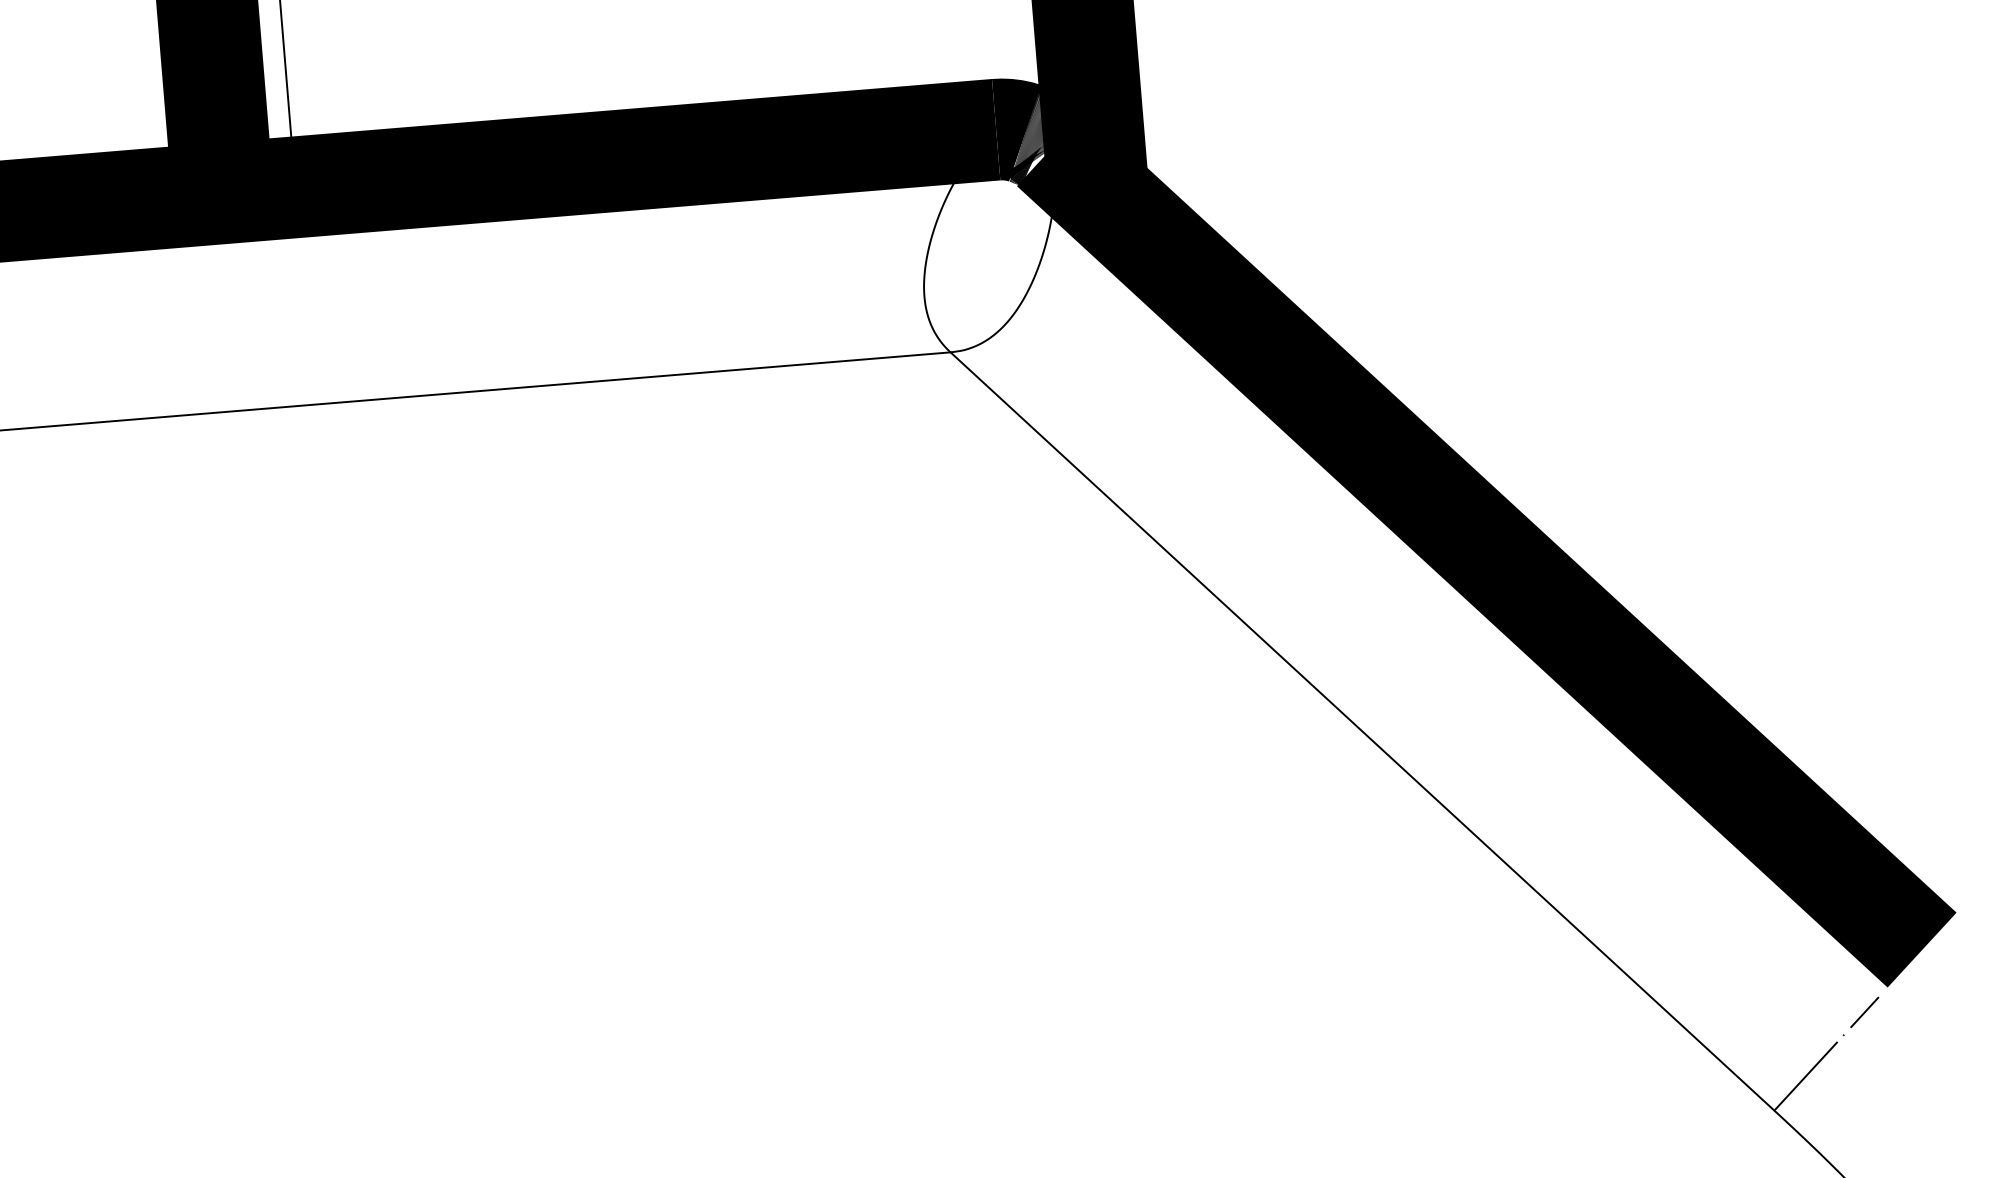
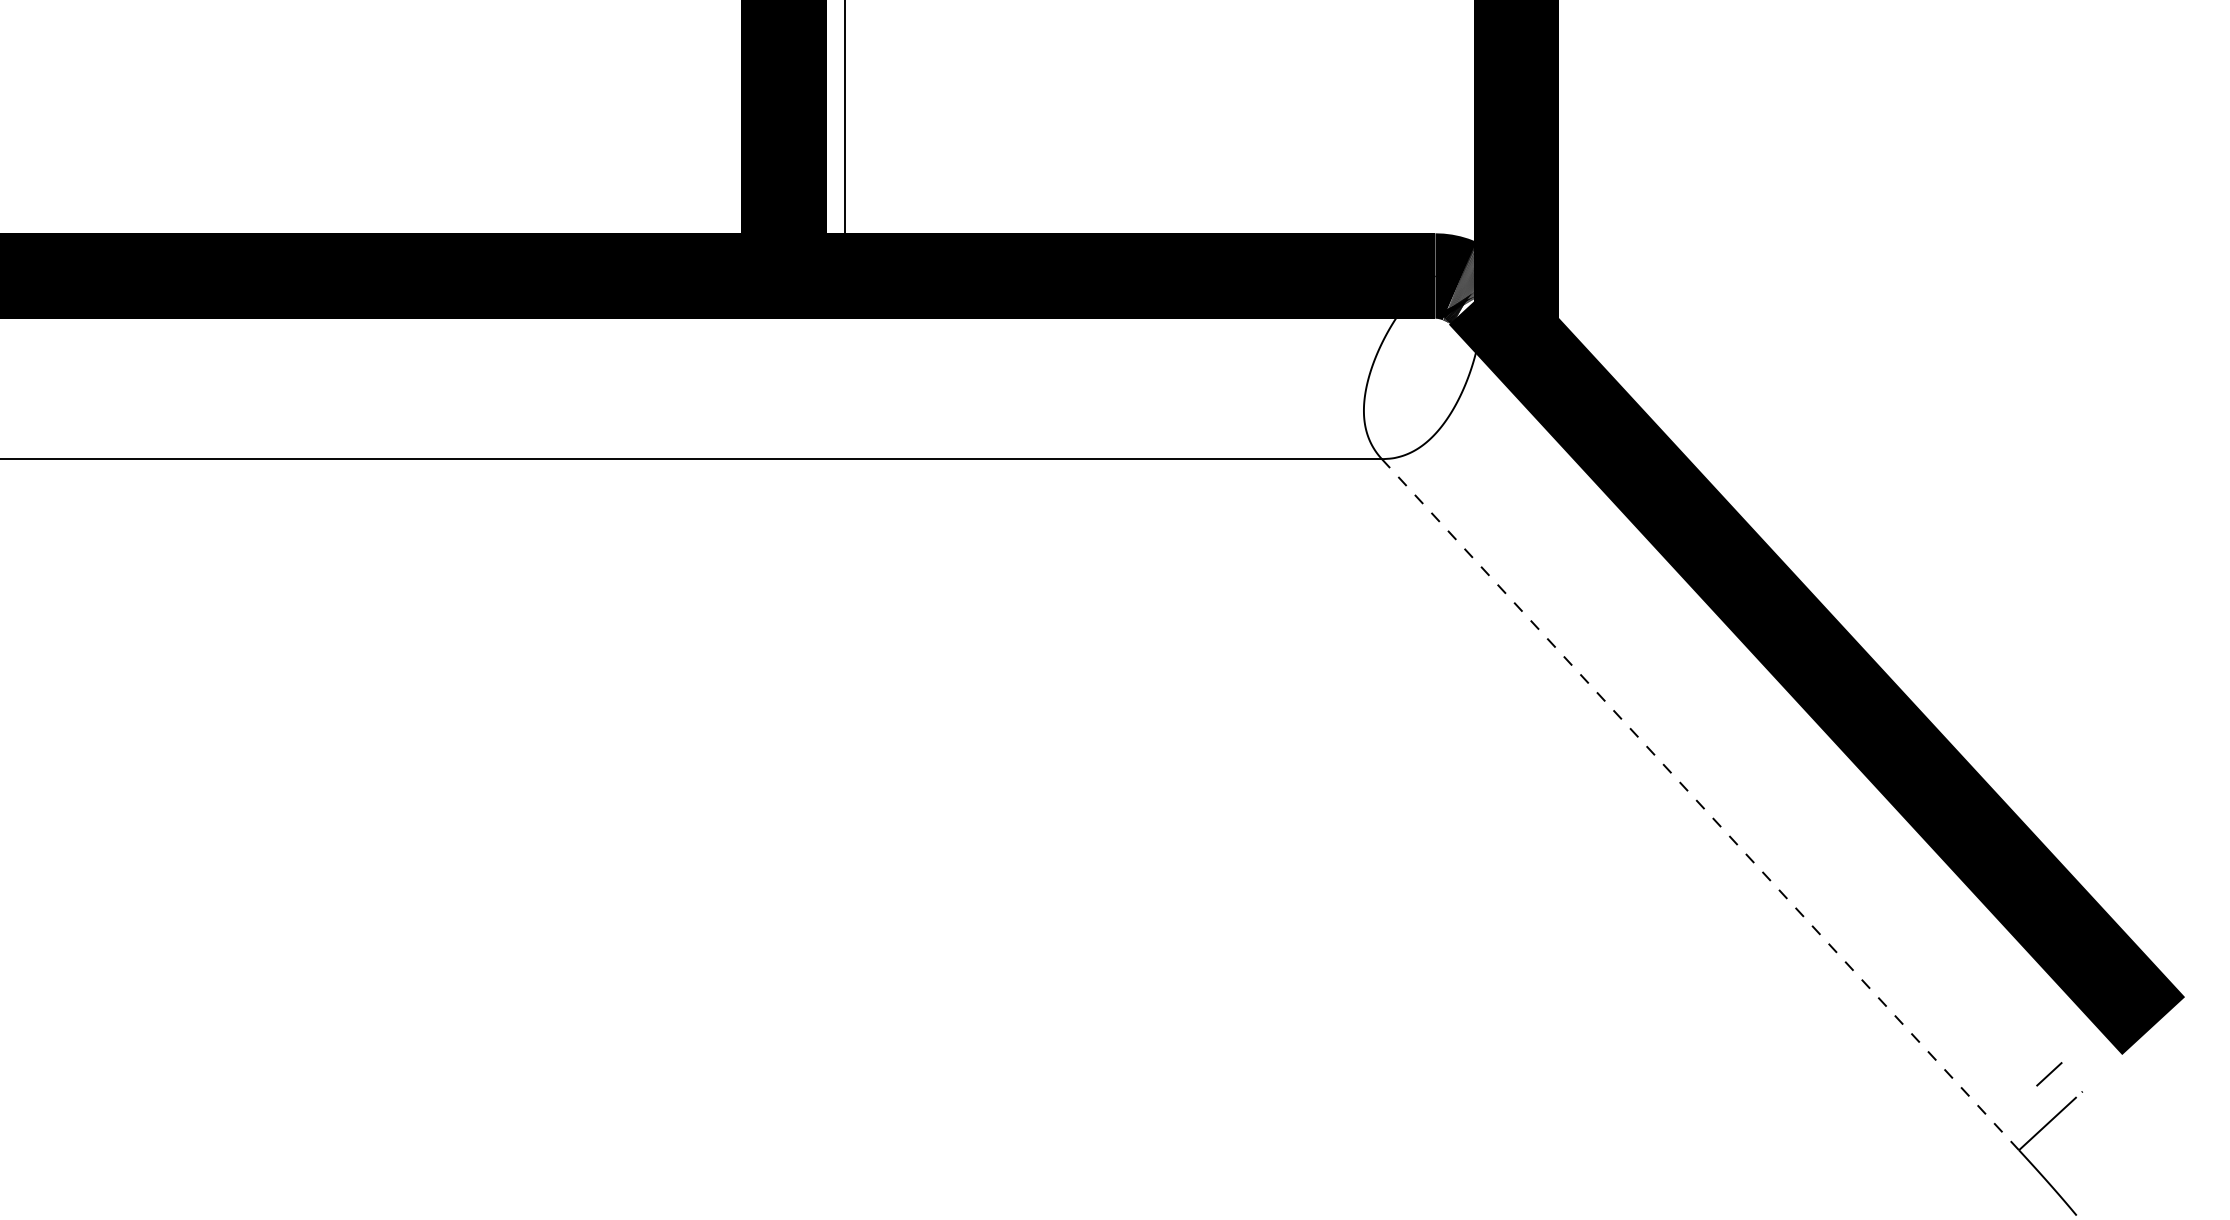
line: (1362, 731) -> (1700, 804), solid -> dashed
line: (1864, 1012) -> (2049, 1074), moved

